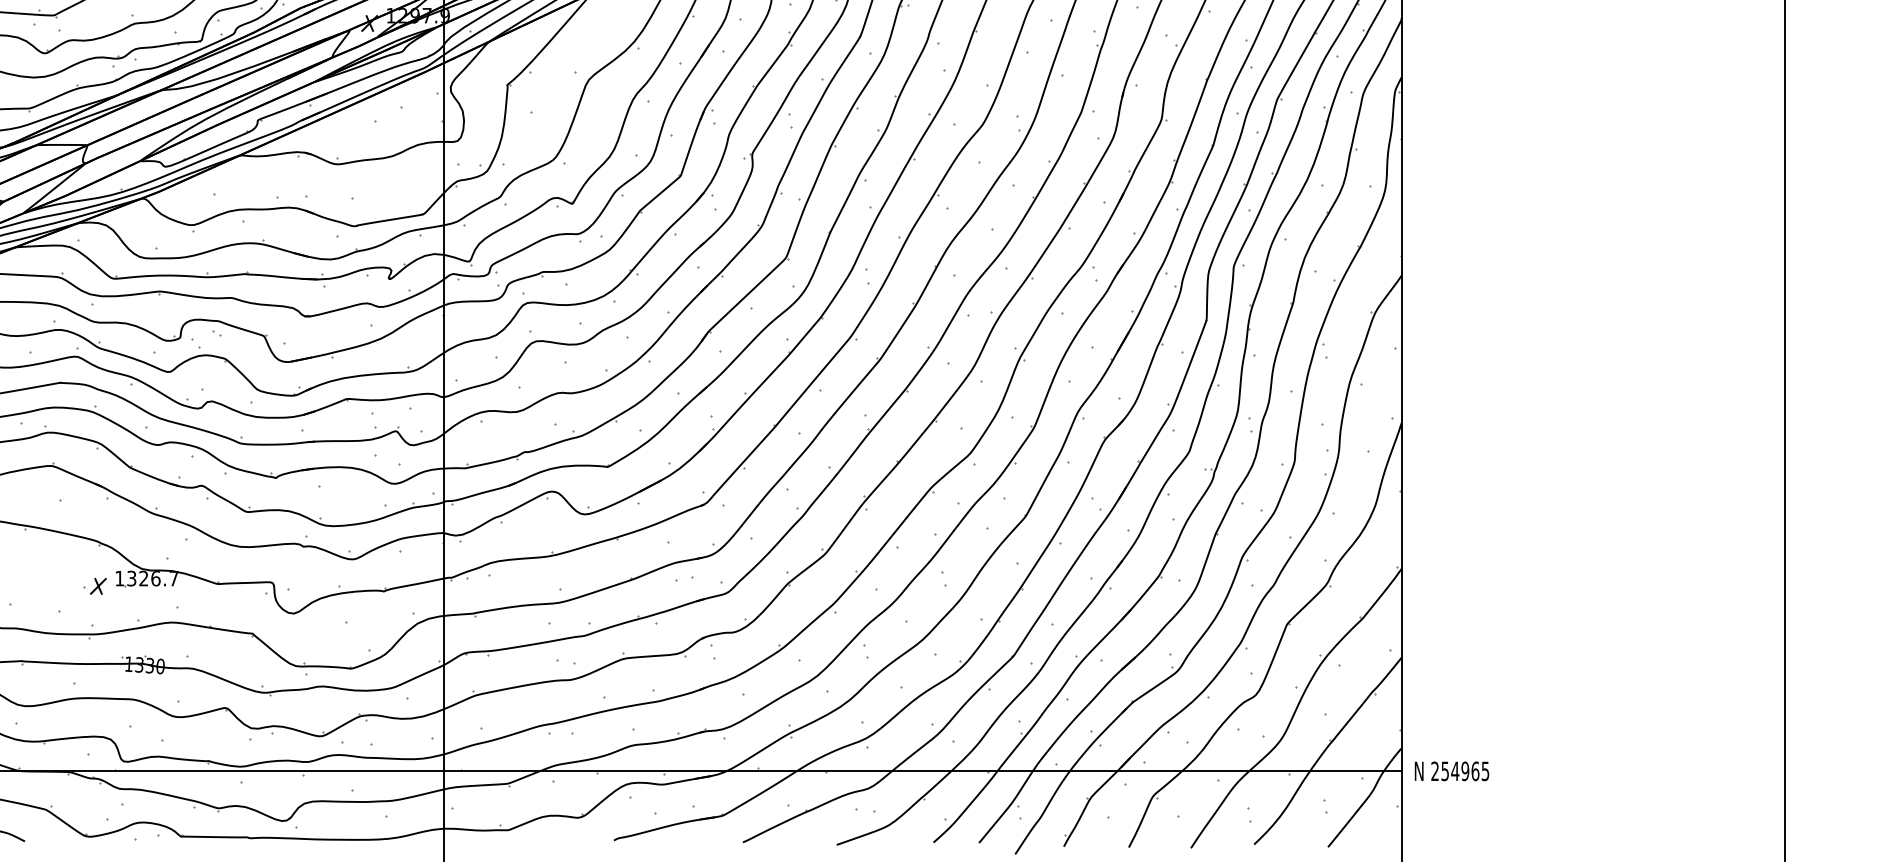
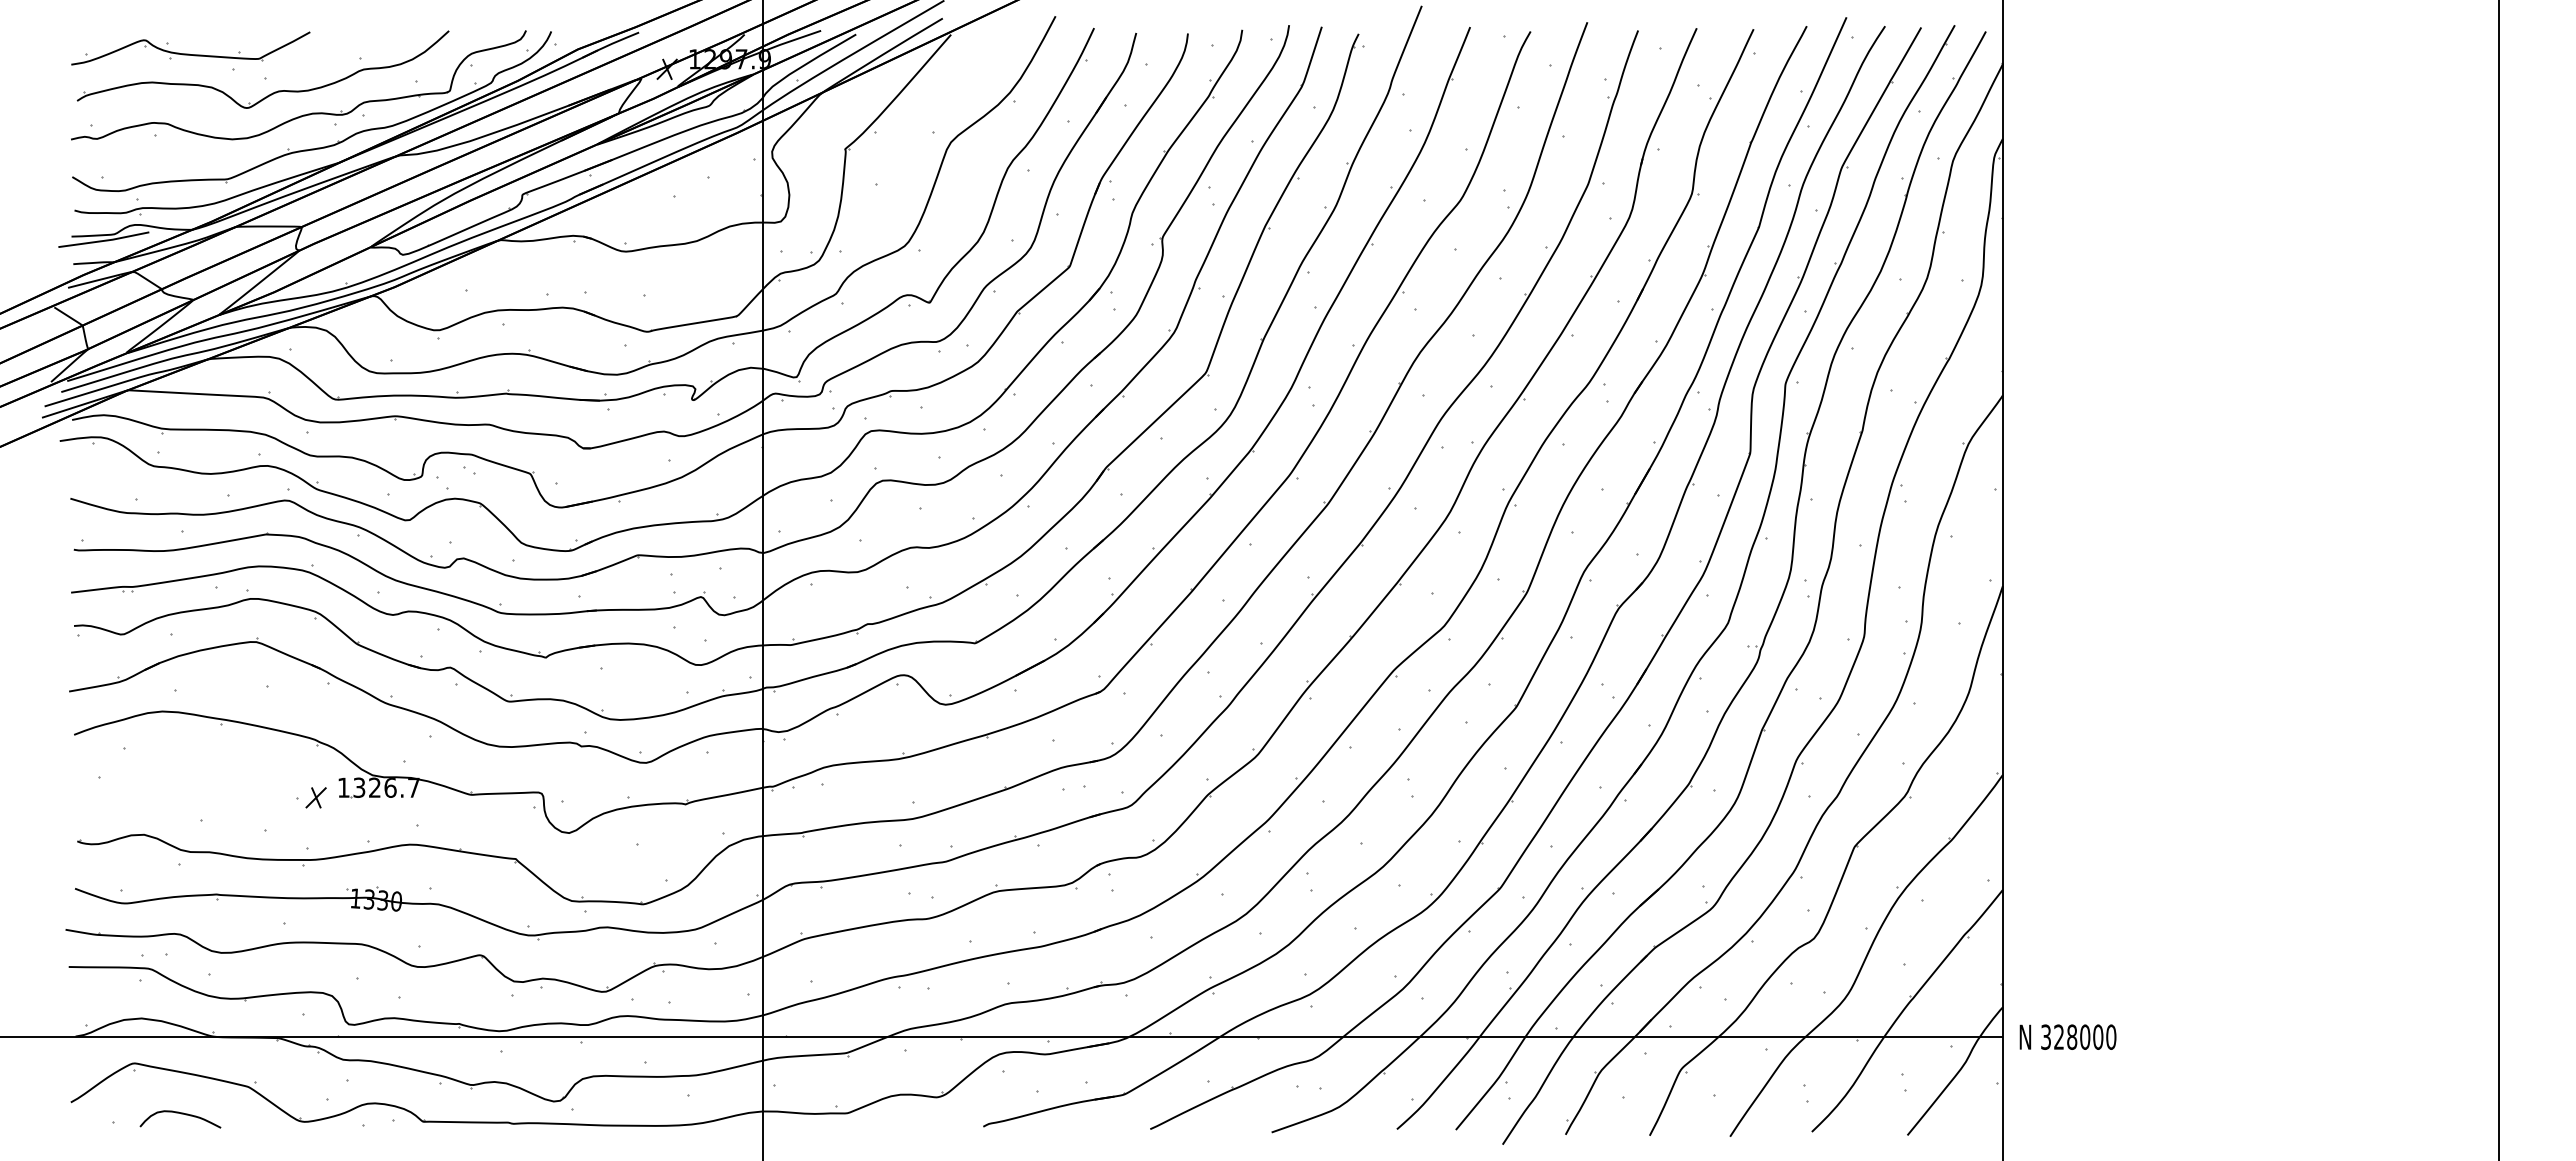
text: (1460, 770) -> (2078, 1036), 254965 -> 328000

